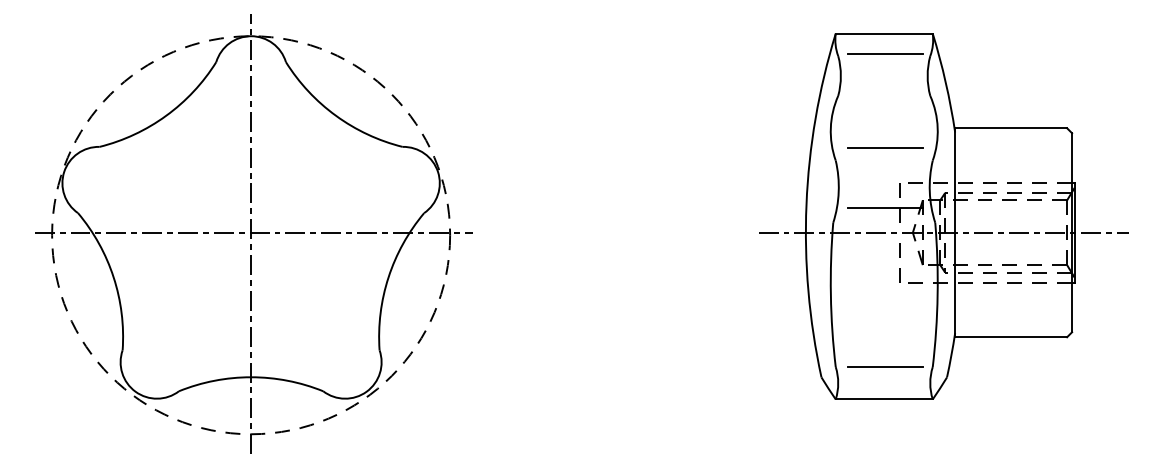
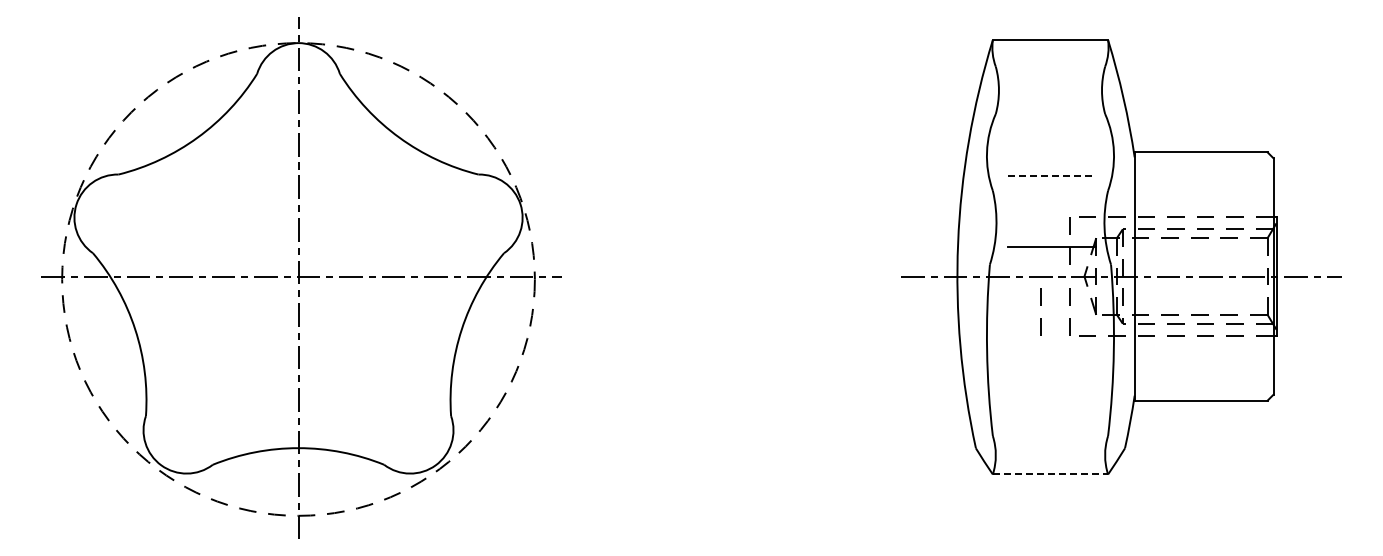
line: (885, 53) -> (1051, 63), removed
line: (885, 148) -> (1052, 176), solid -> dashed
line: (875, 257) -> (1040, 305), added
line: (885, 367) -> (1051, 436), removed
line: (884, 399) -> (1050, 474), solid -> dashed

